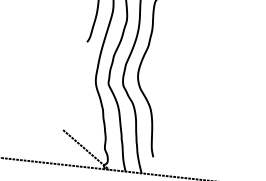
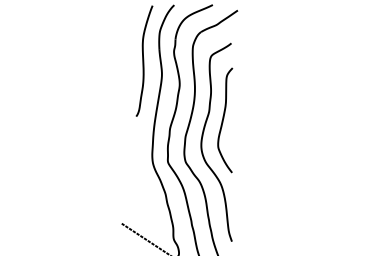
curve: (159, 55) -> (223, 120), added

